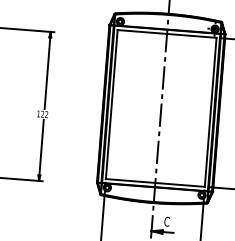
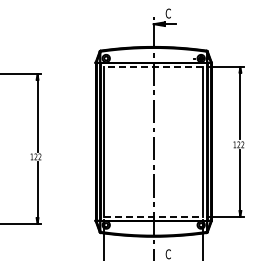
line: (166, 34) -> (153, 67), solid -> dashed
line: (155, 182) -> (153, 216), solid -> dashed

